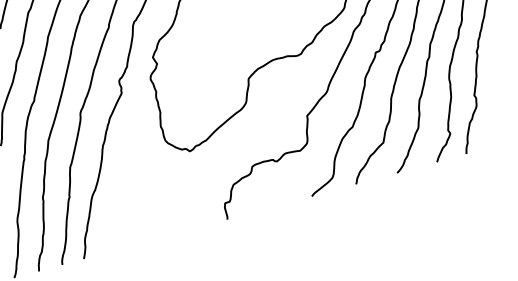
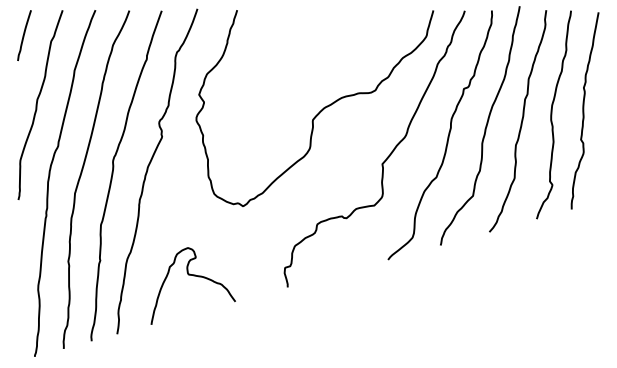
curve: (148, 210) -> (193, 276), added

